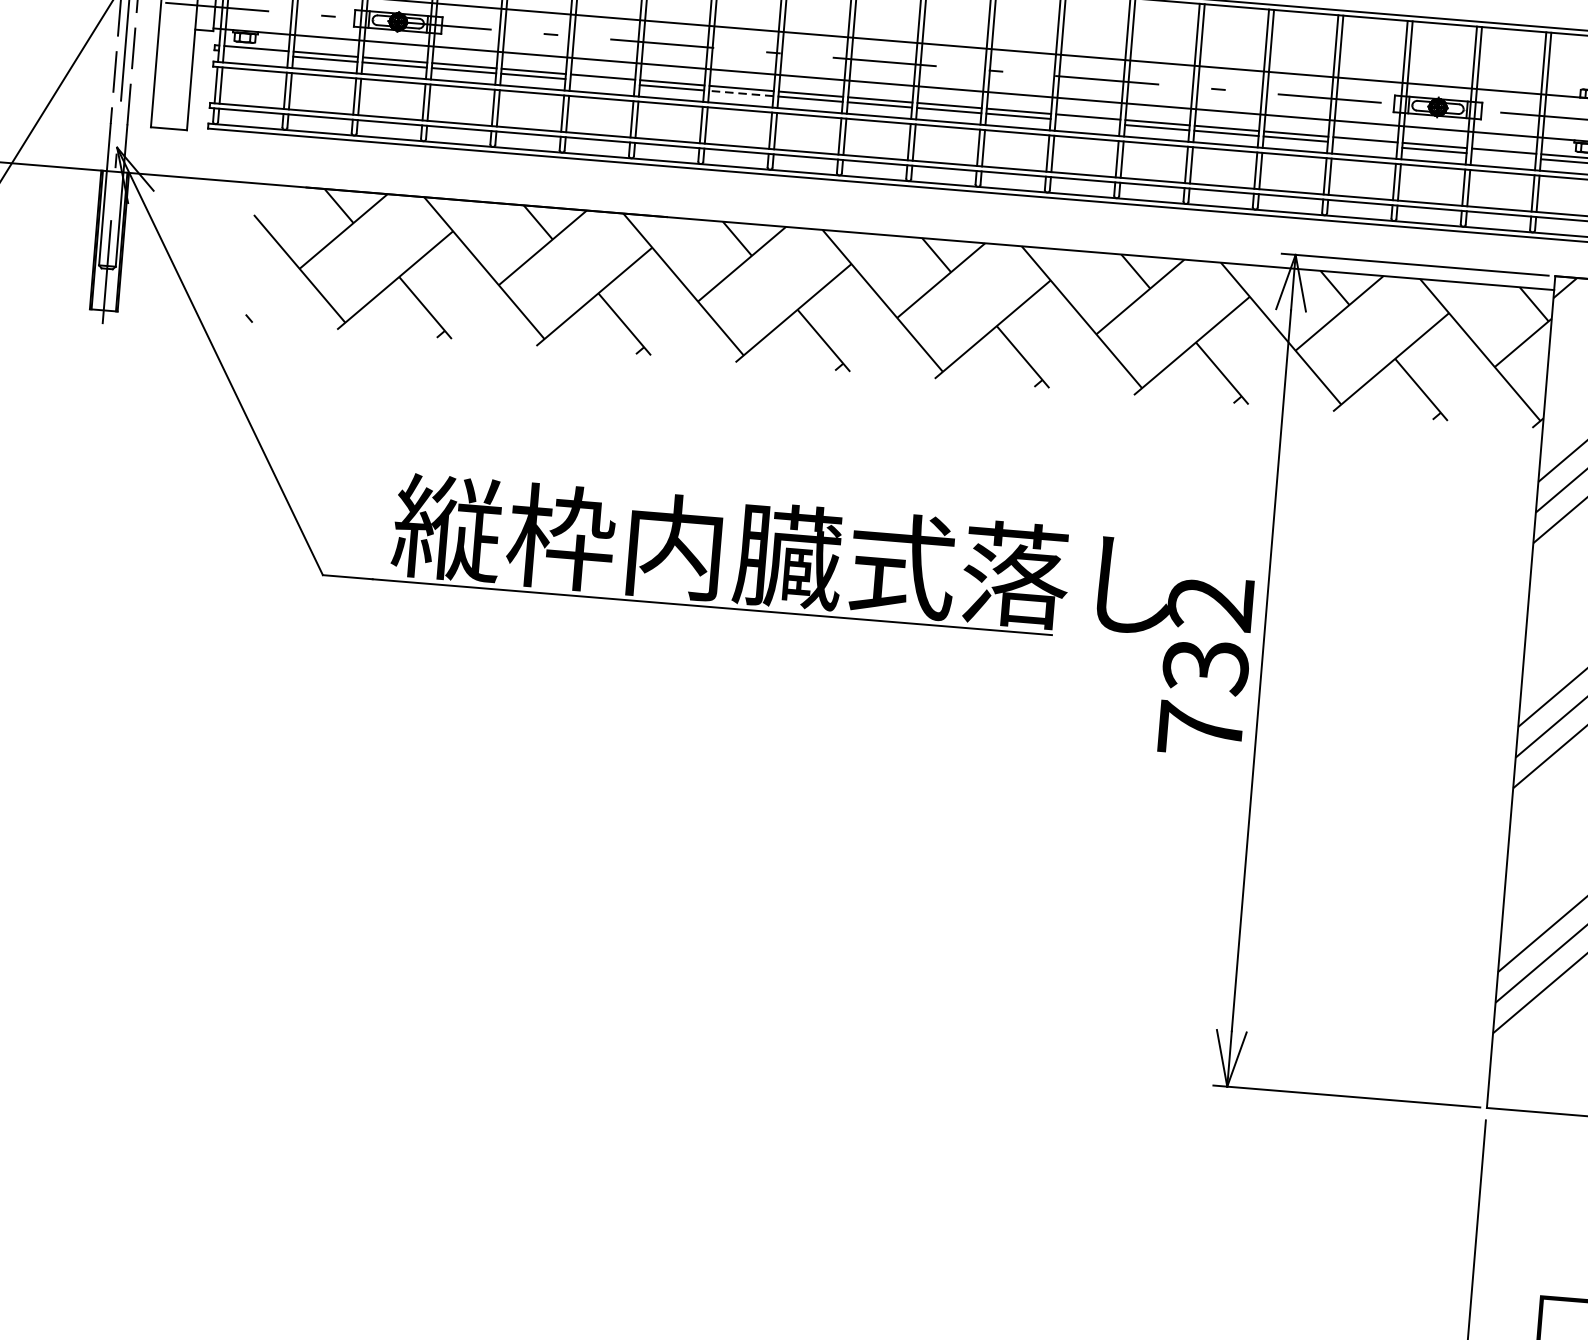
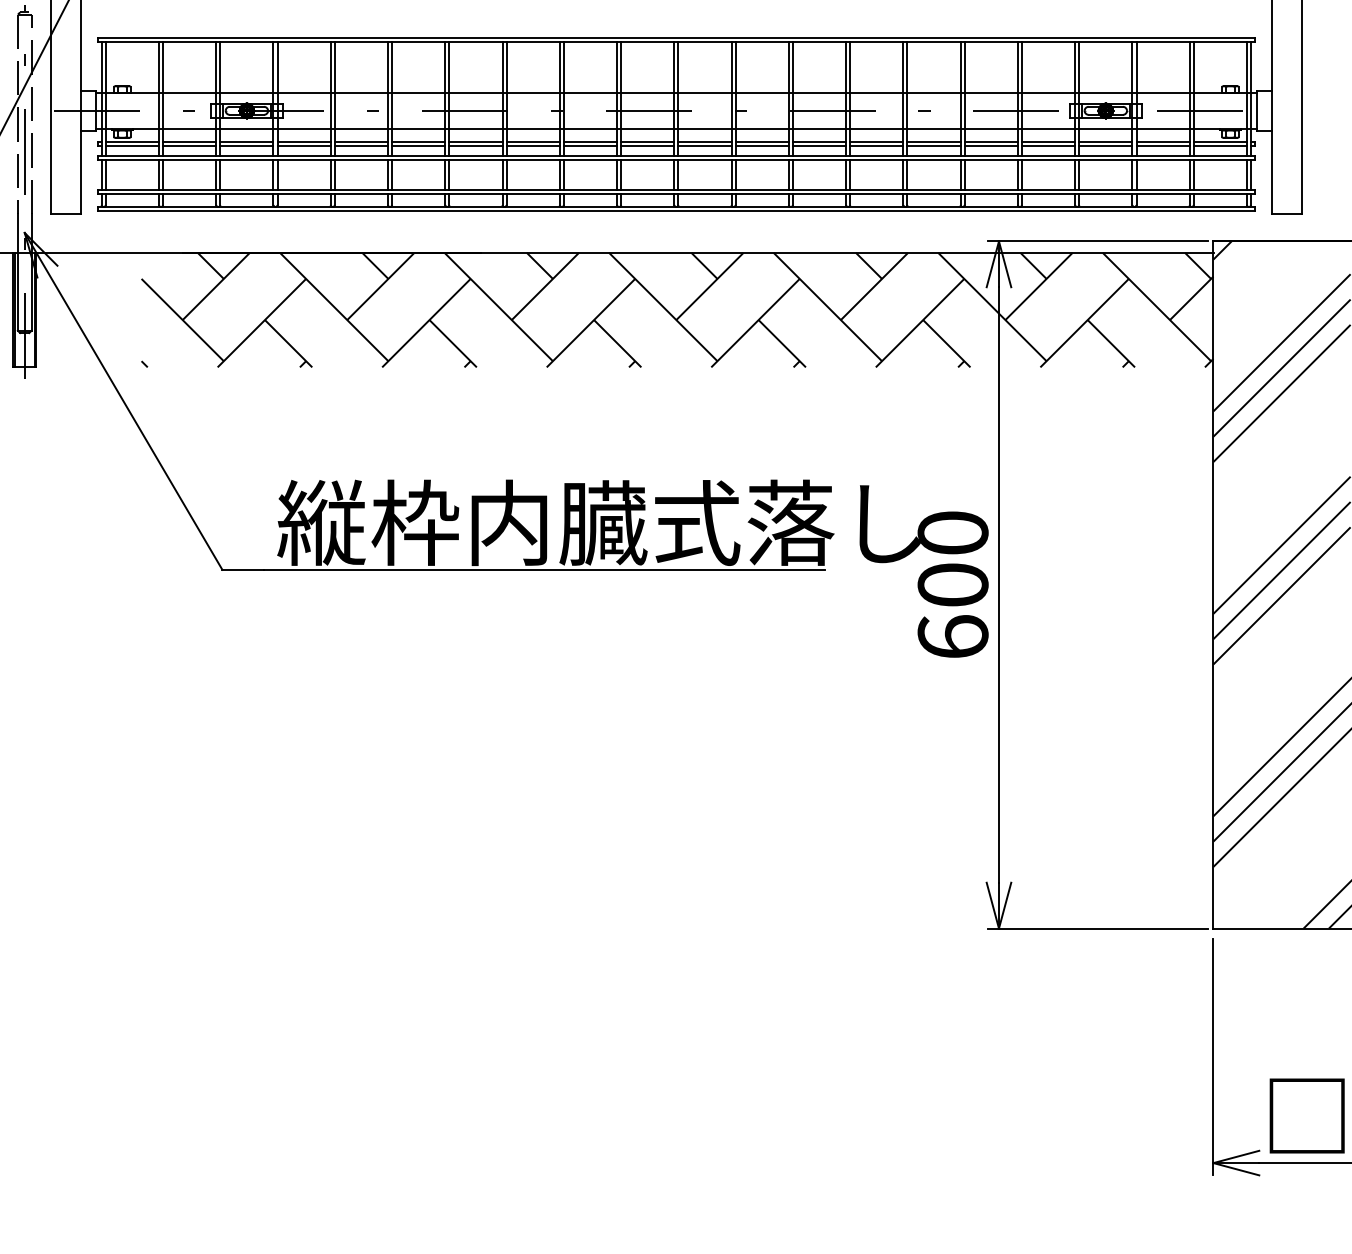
line: (254, 53) -> (131, 146), added
line: (602, 82) -> (418, 146), added
line: (741, 93) -> (533, 146), dashed -> solid
line: (1087, 122) -> (819, 146), added
line: (1365, 144) -> (1048, 146), added
line: (1503, 156) -> (1162, 146), added
text: (1205, 665) -> (952, 584), 732 -> 600

